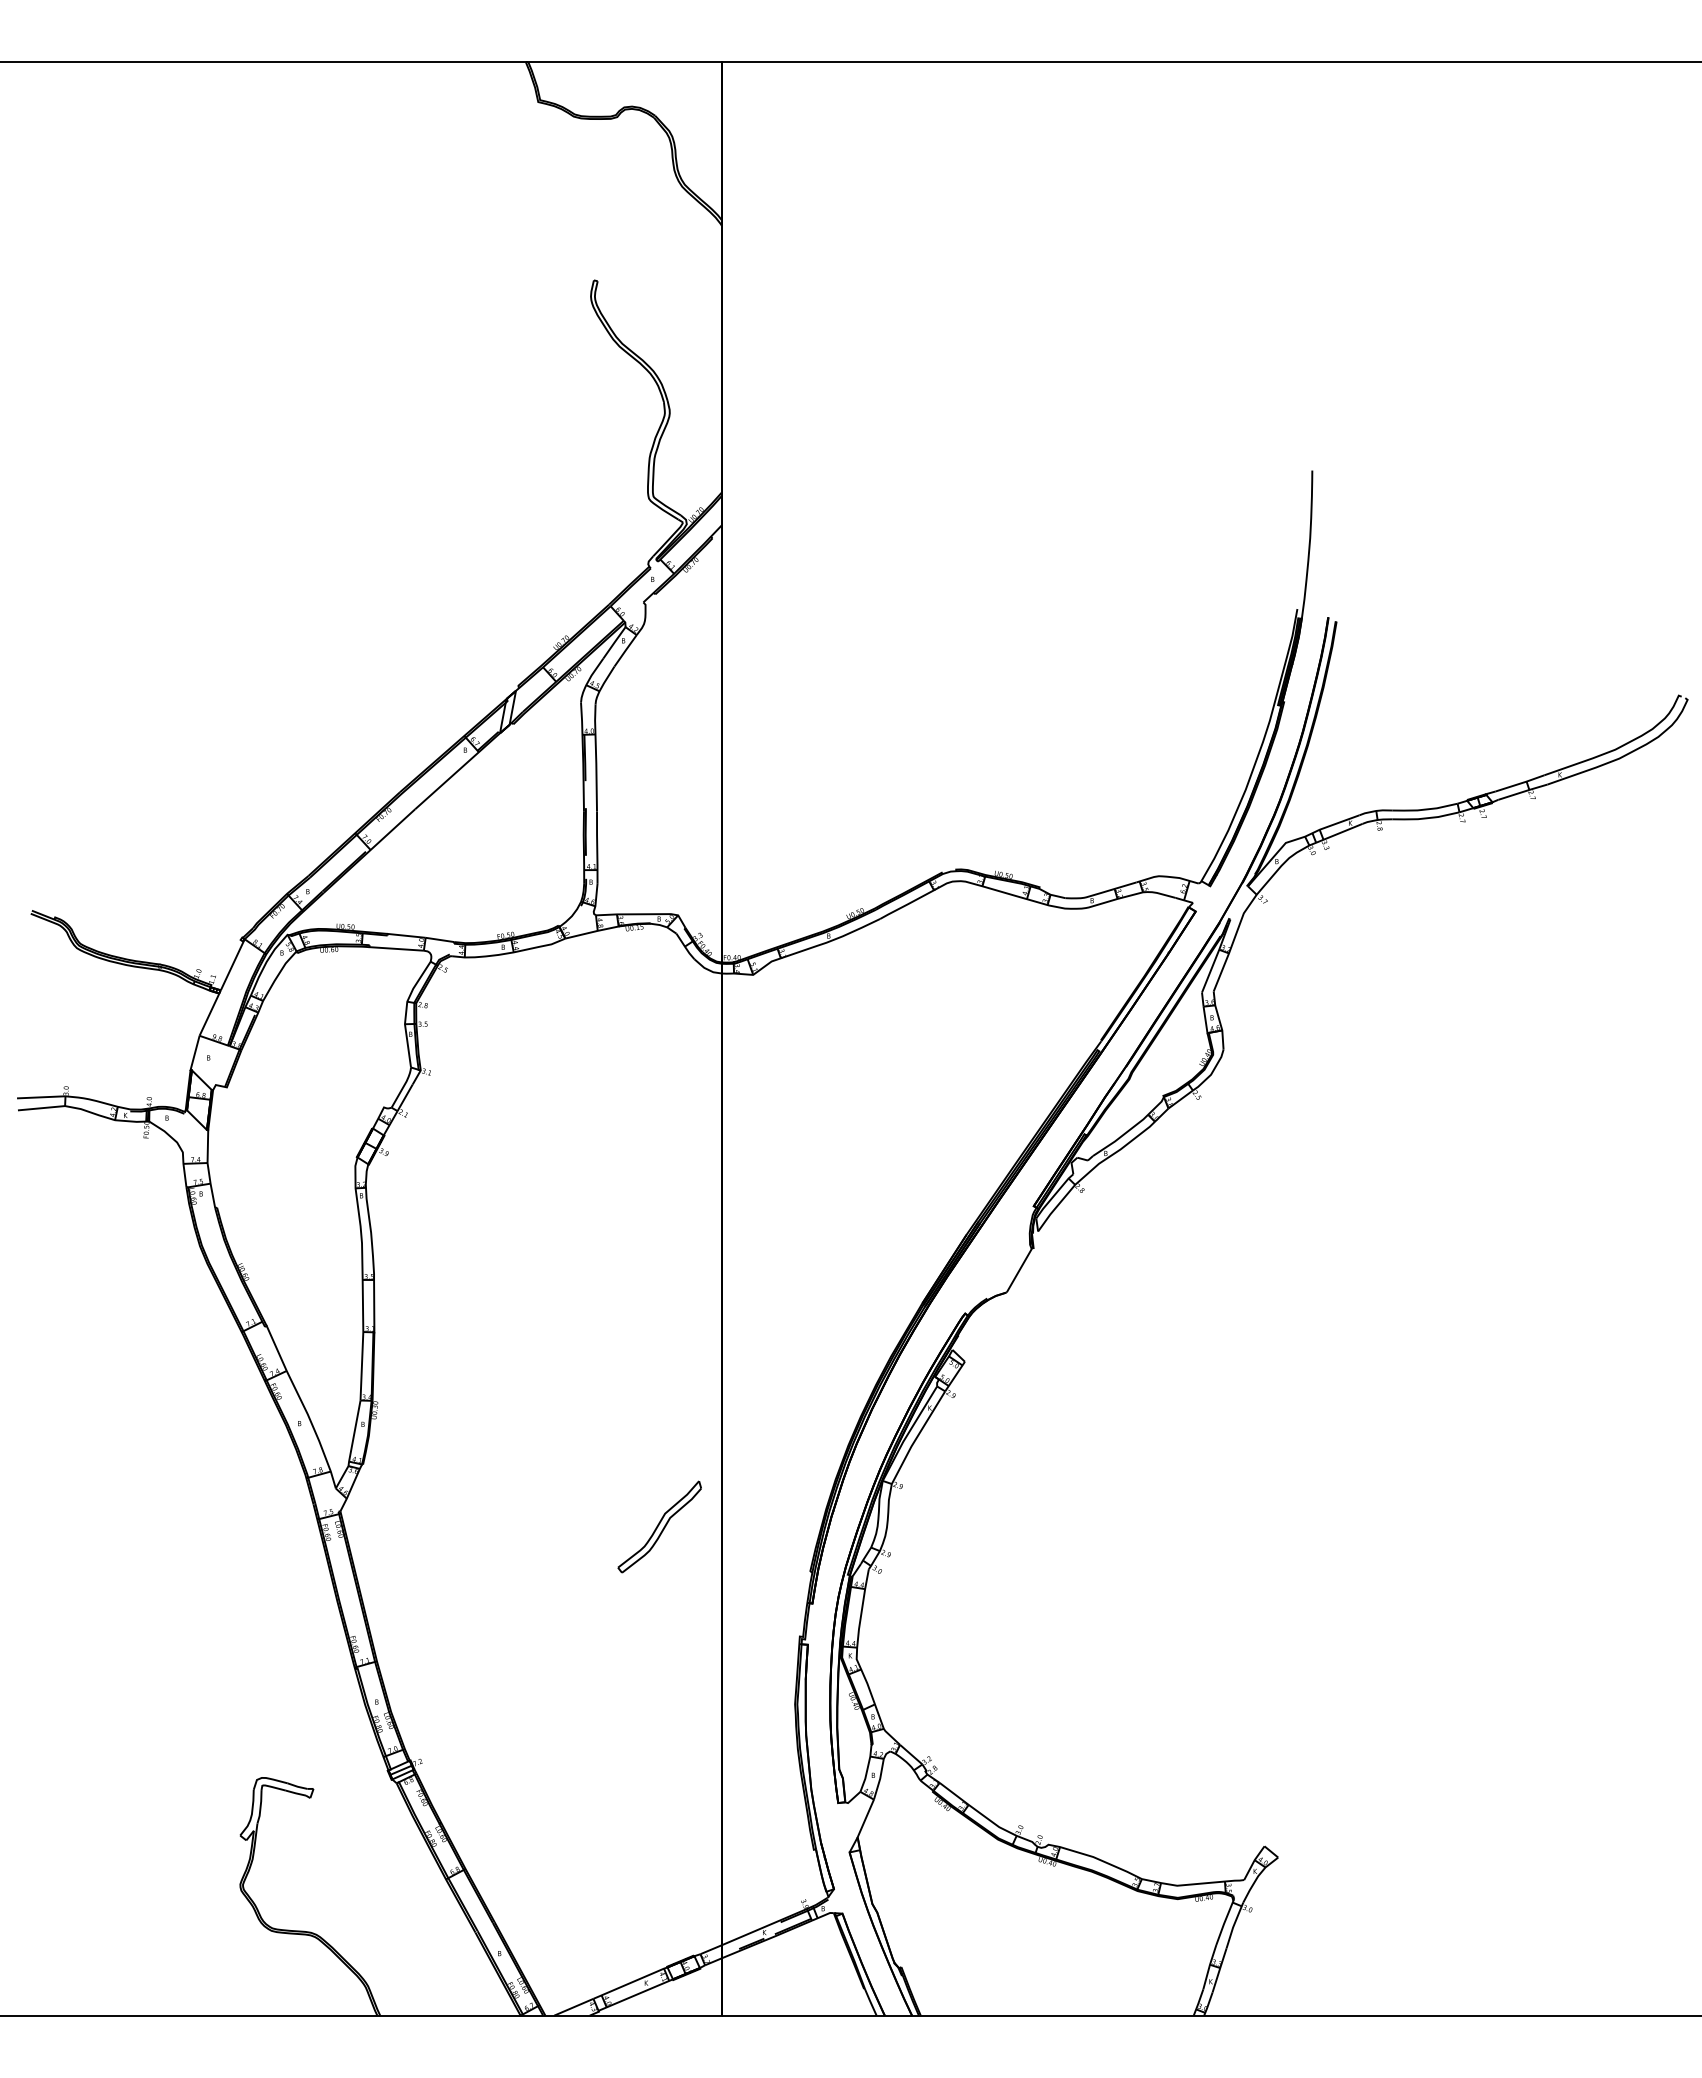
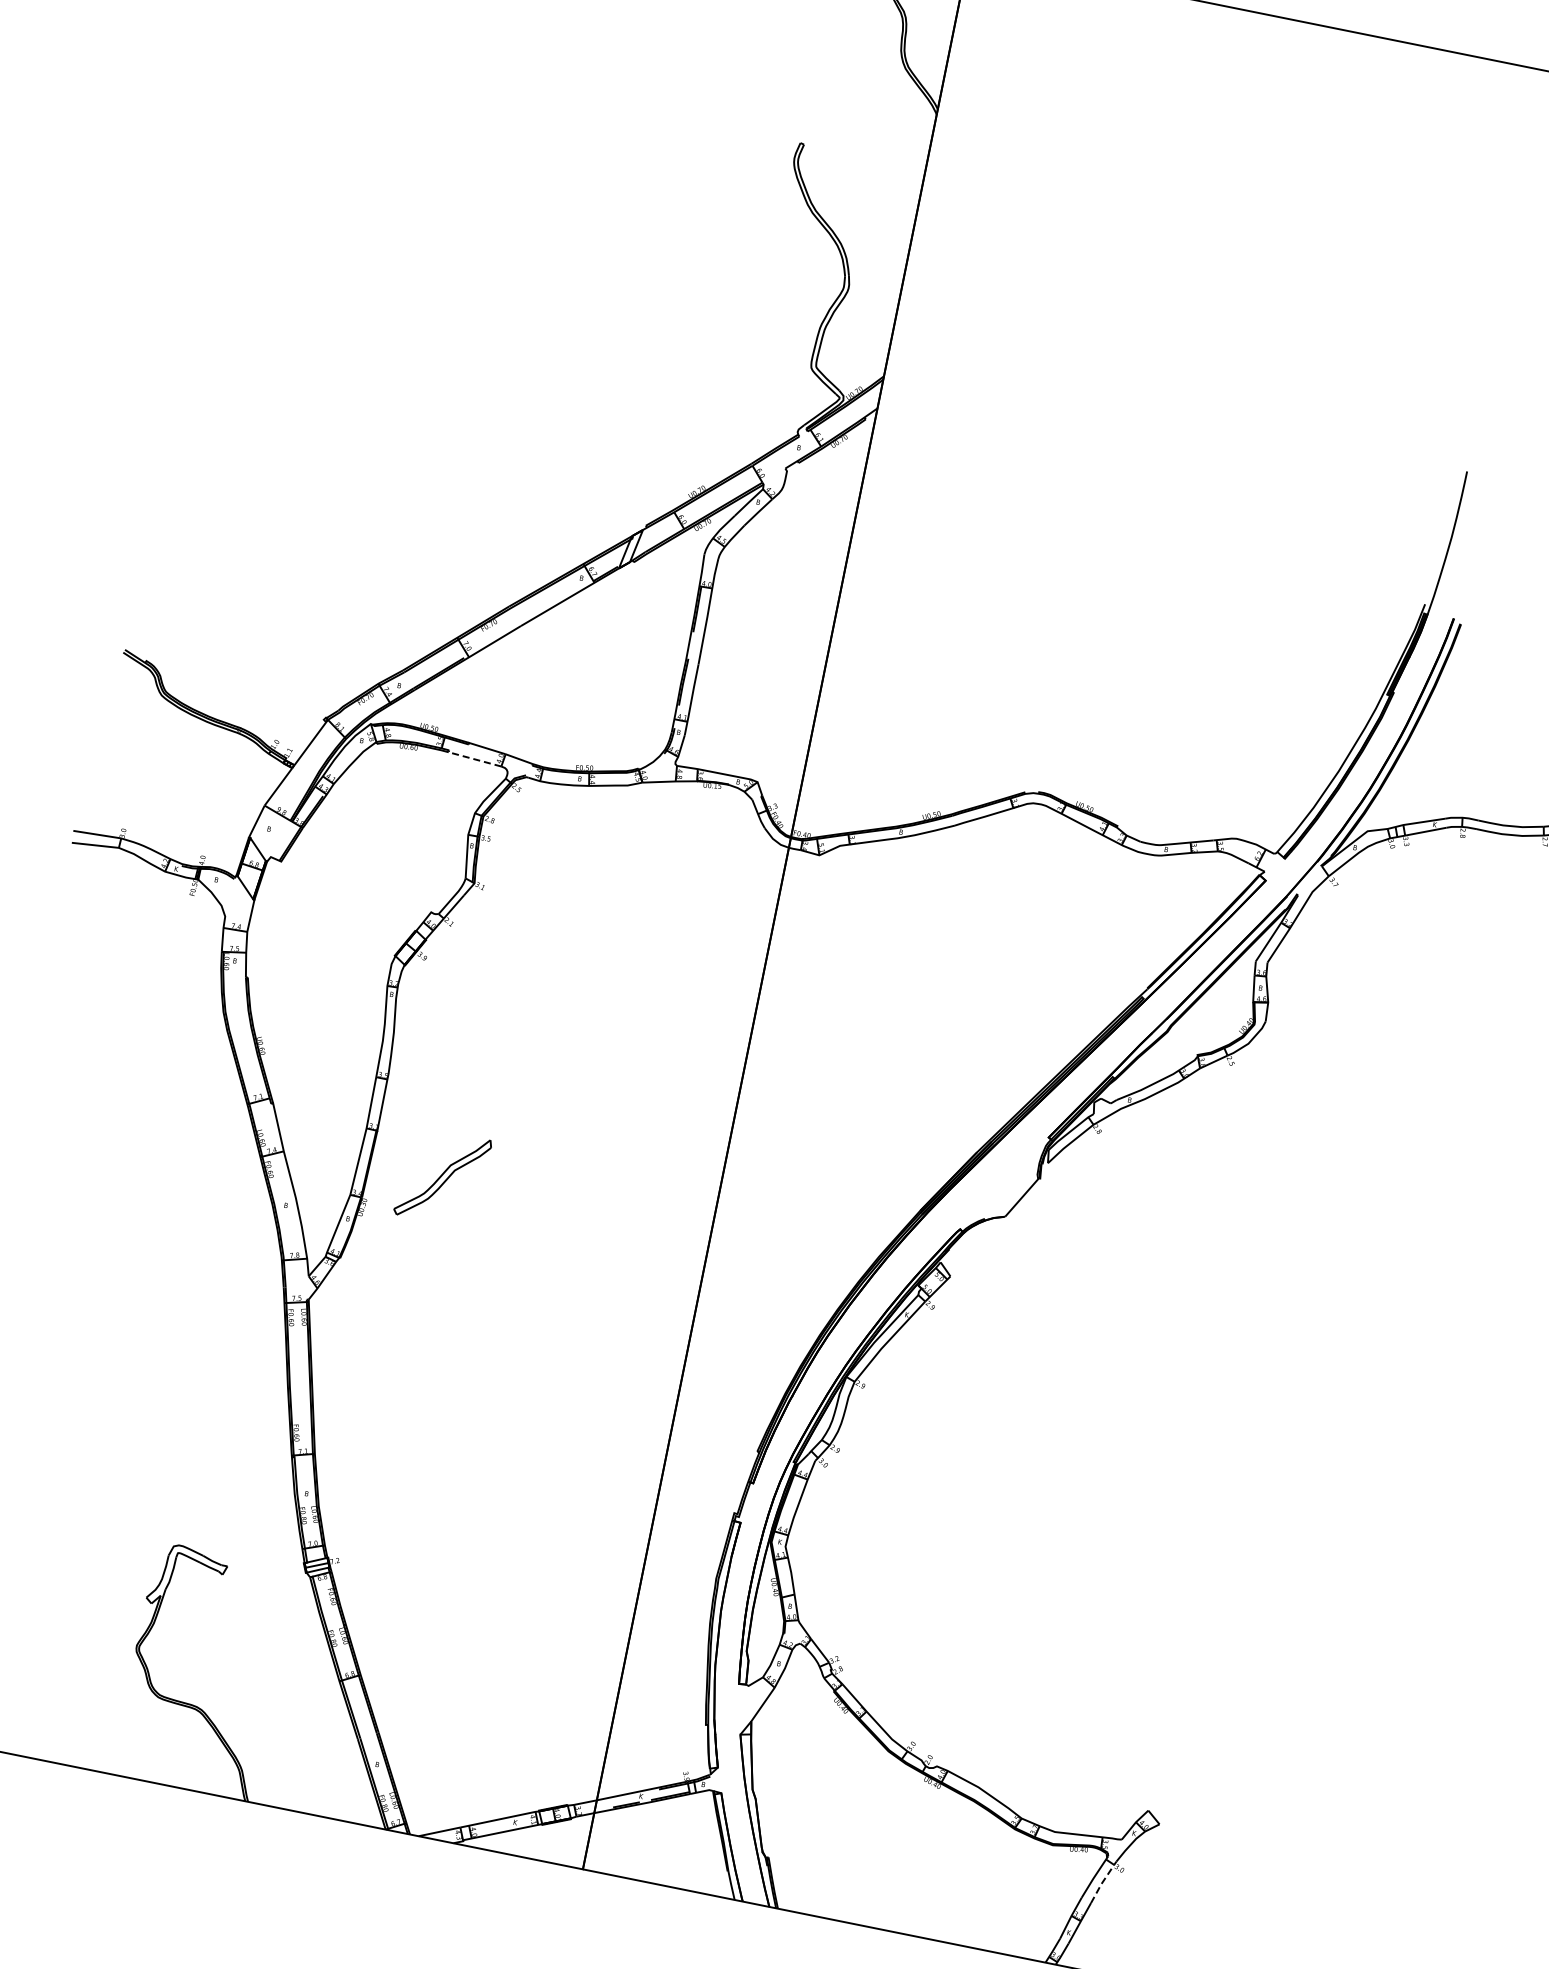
line: (395, 948) -> (473, 758), solid -> dashed
part: (659, 1526) -> (442, 1176), moved
line: (1234, 1924) -> (1103, 1881), solid -> dashed

